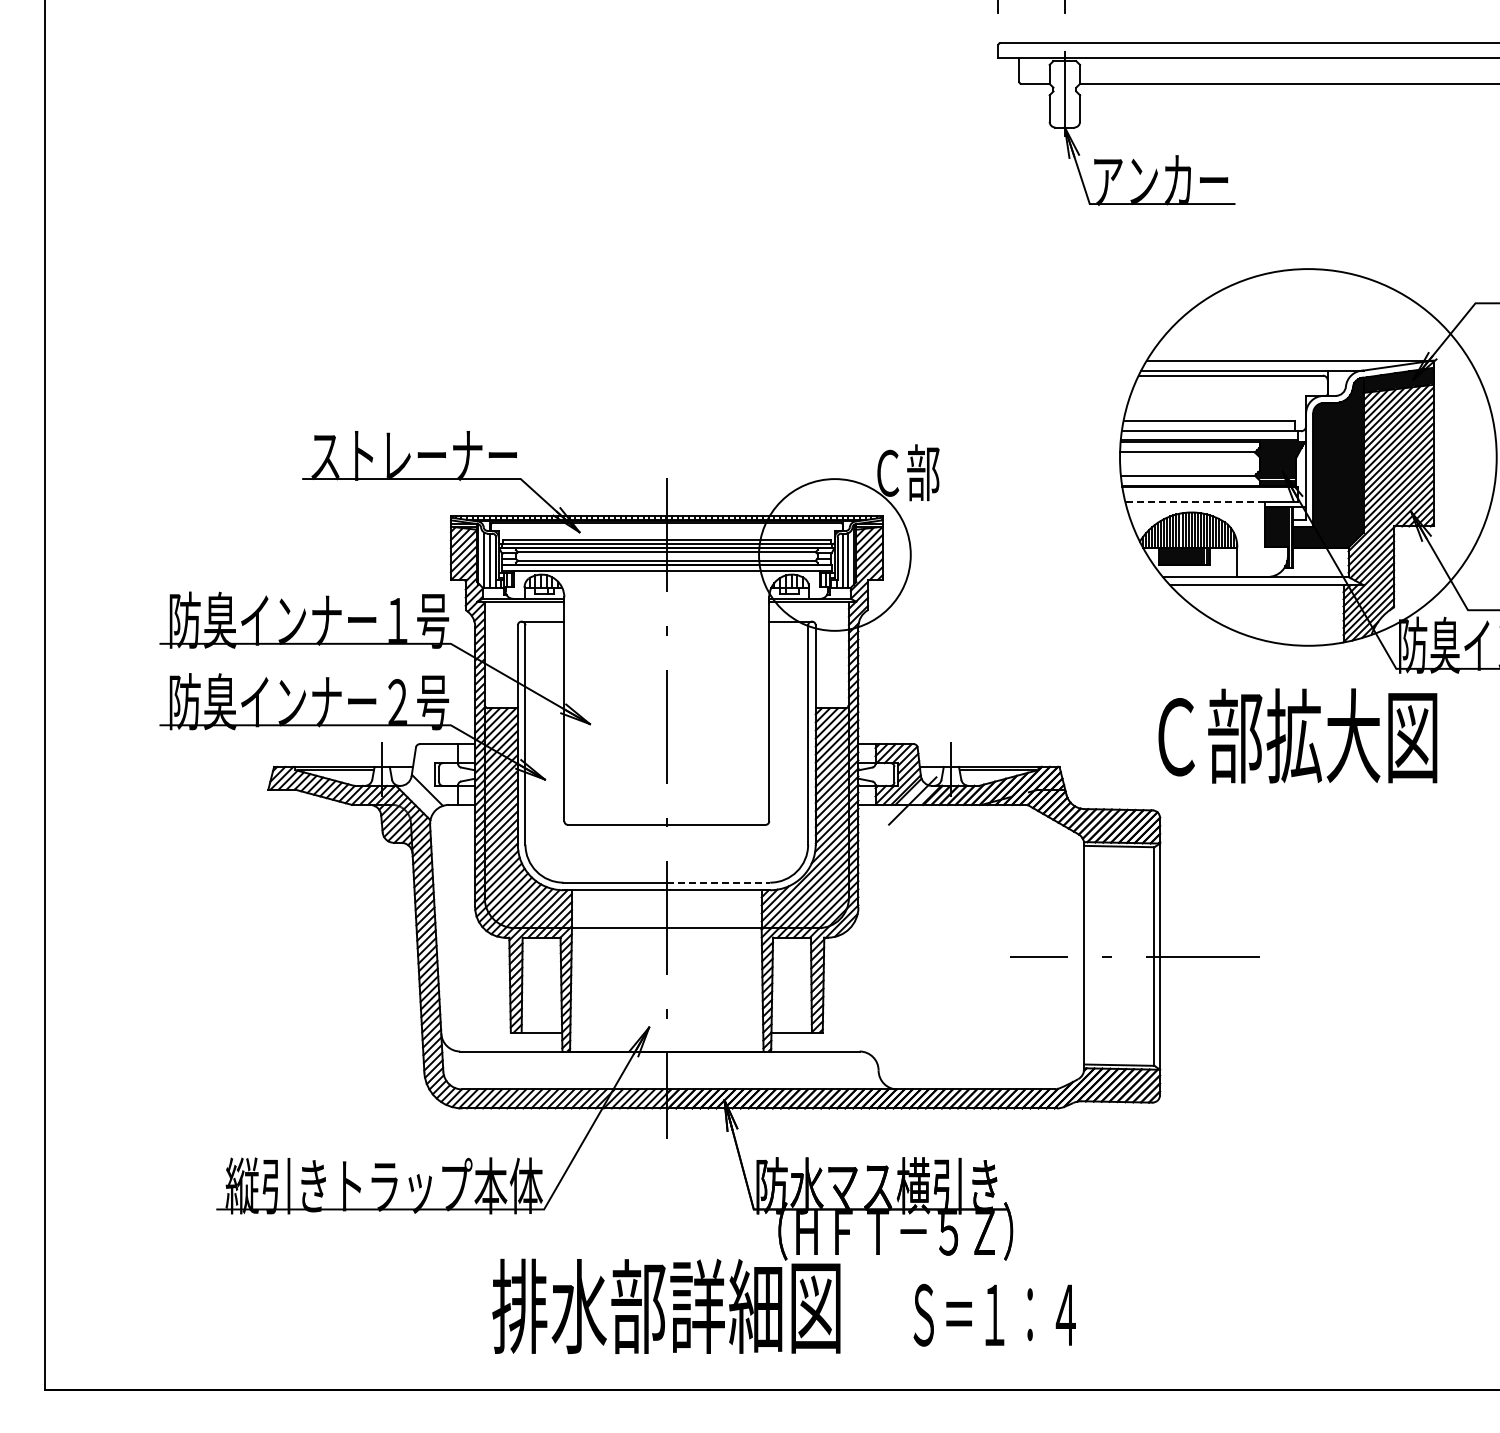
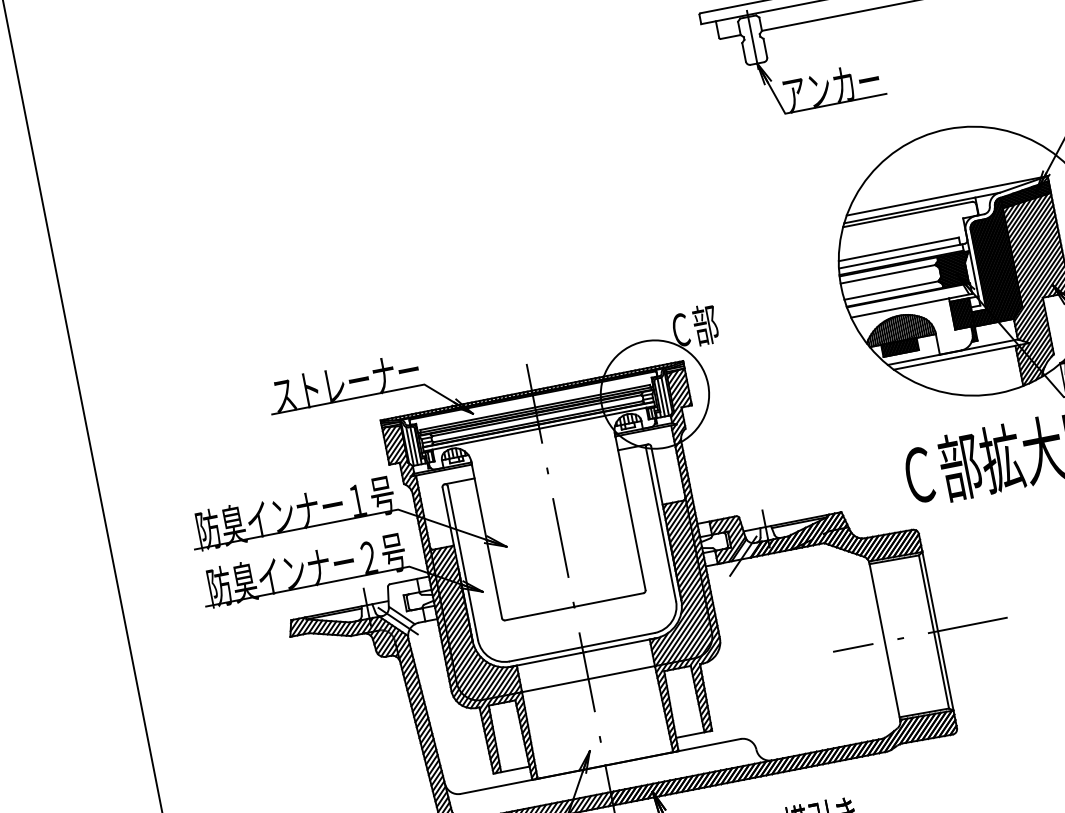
line: (1195, 502) -> (900, 308), dashed -> solid
line: (420, 796) -> (397, 620), added
line: (718, 882) -> (618, 640), dashed -> solid

